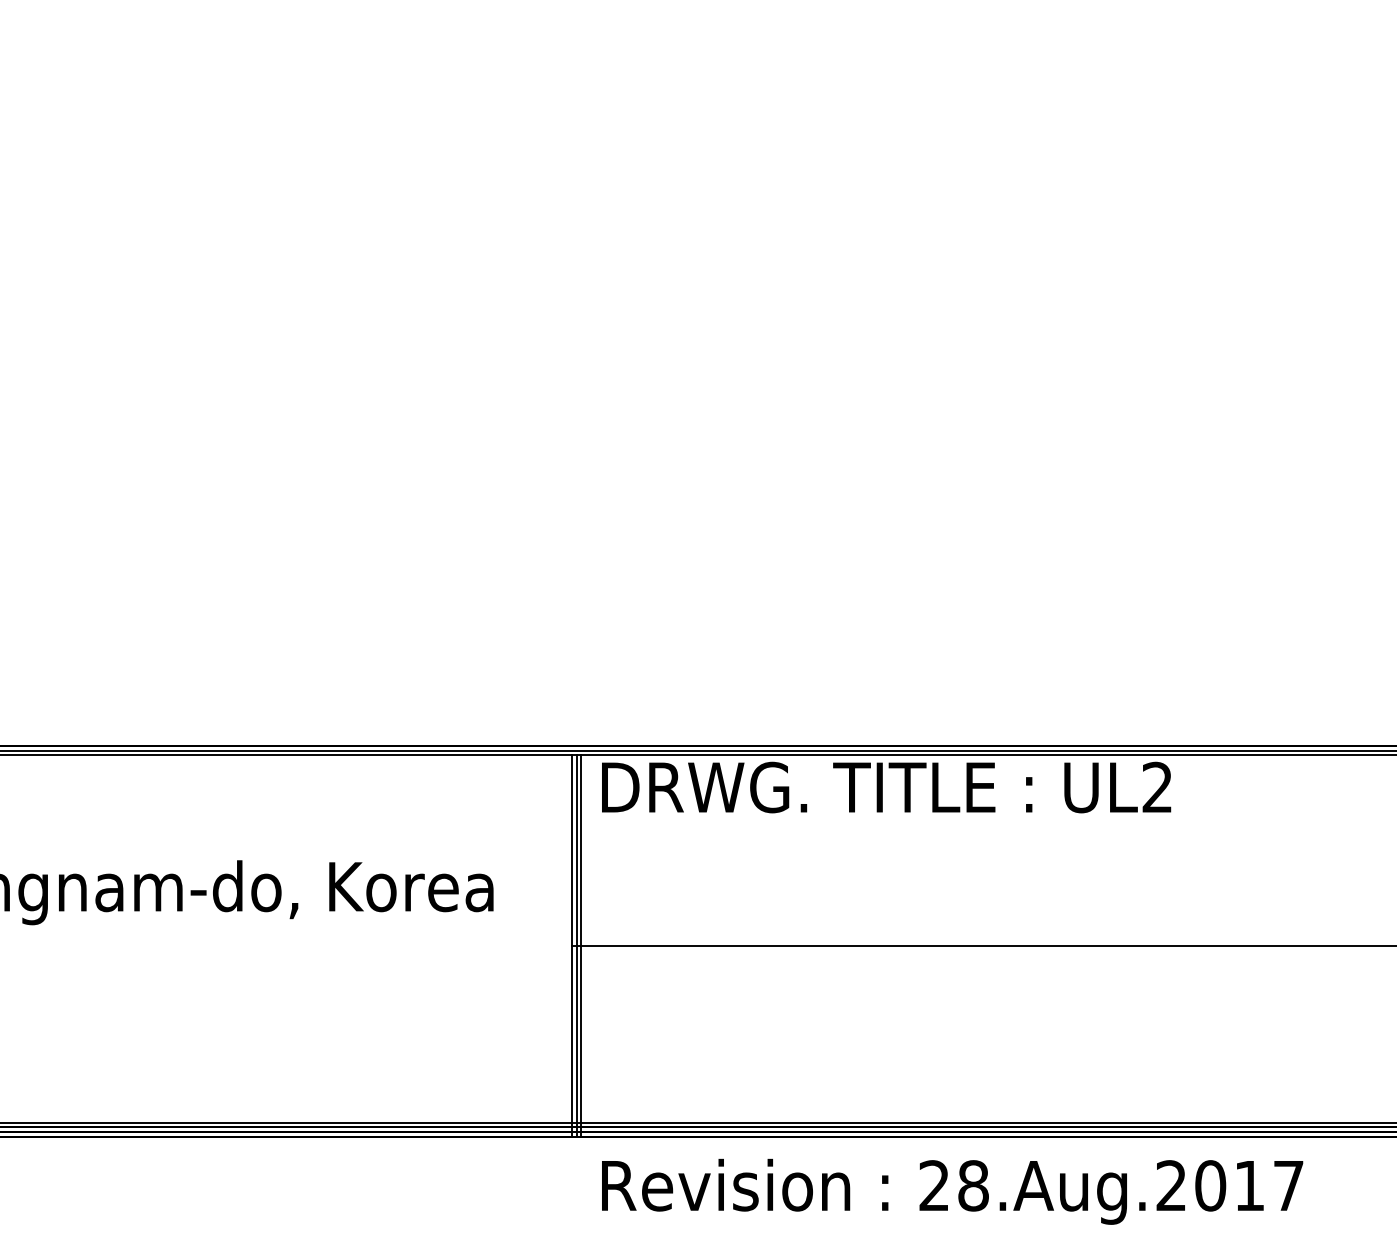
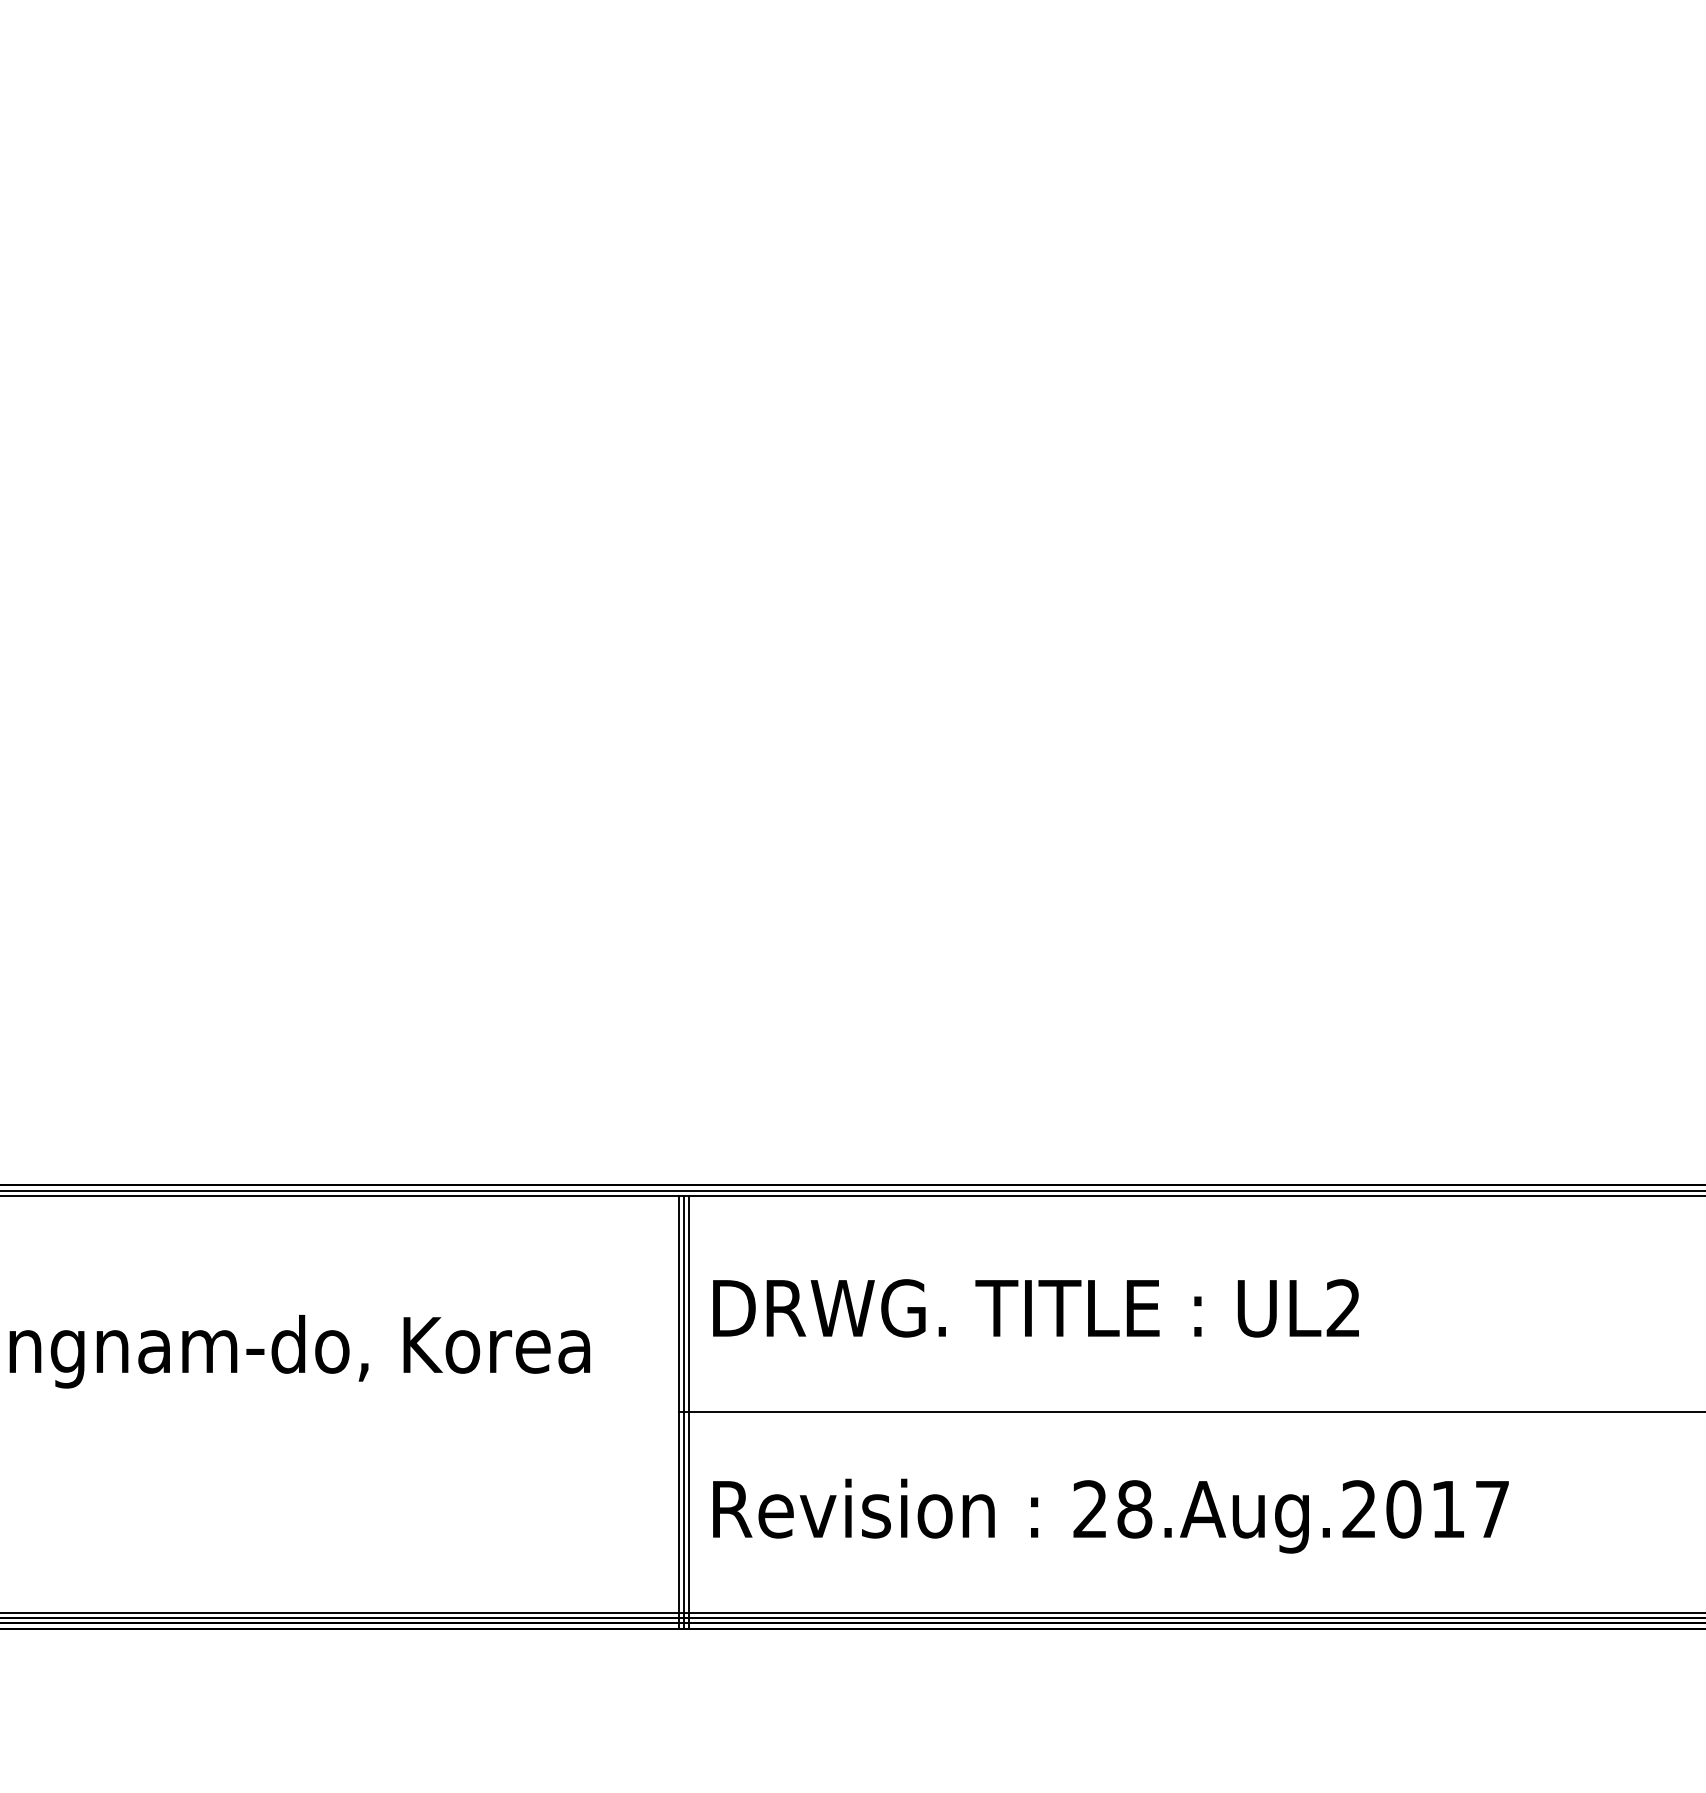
text: (886, 787) -> (1035, 1308), moved
text: (952, 1191) -> (1110, 1515), moved

